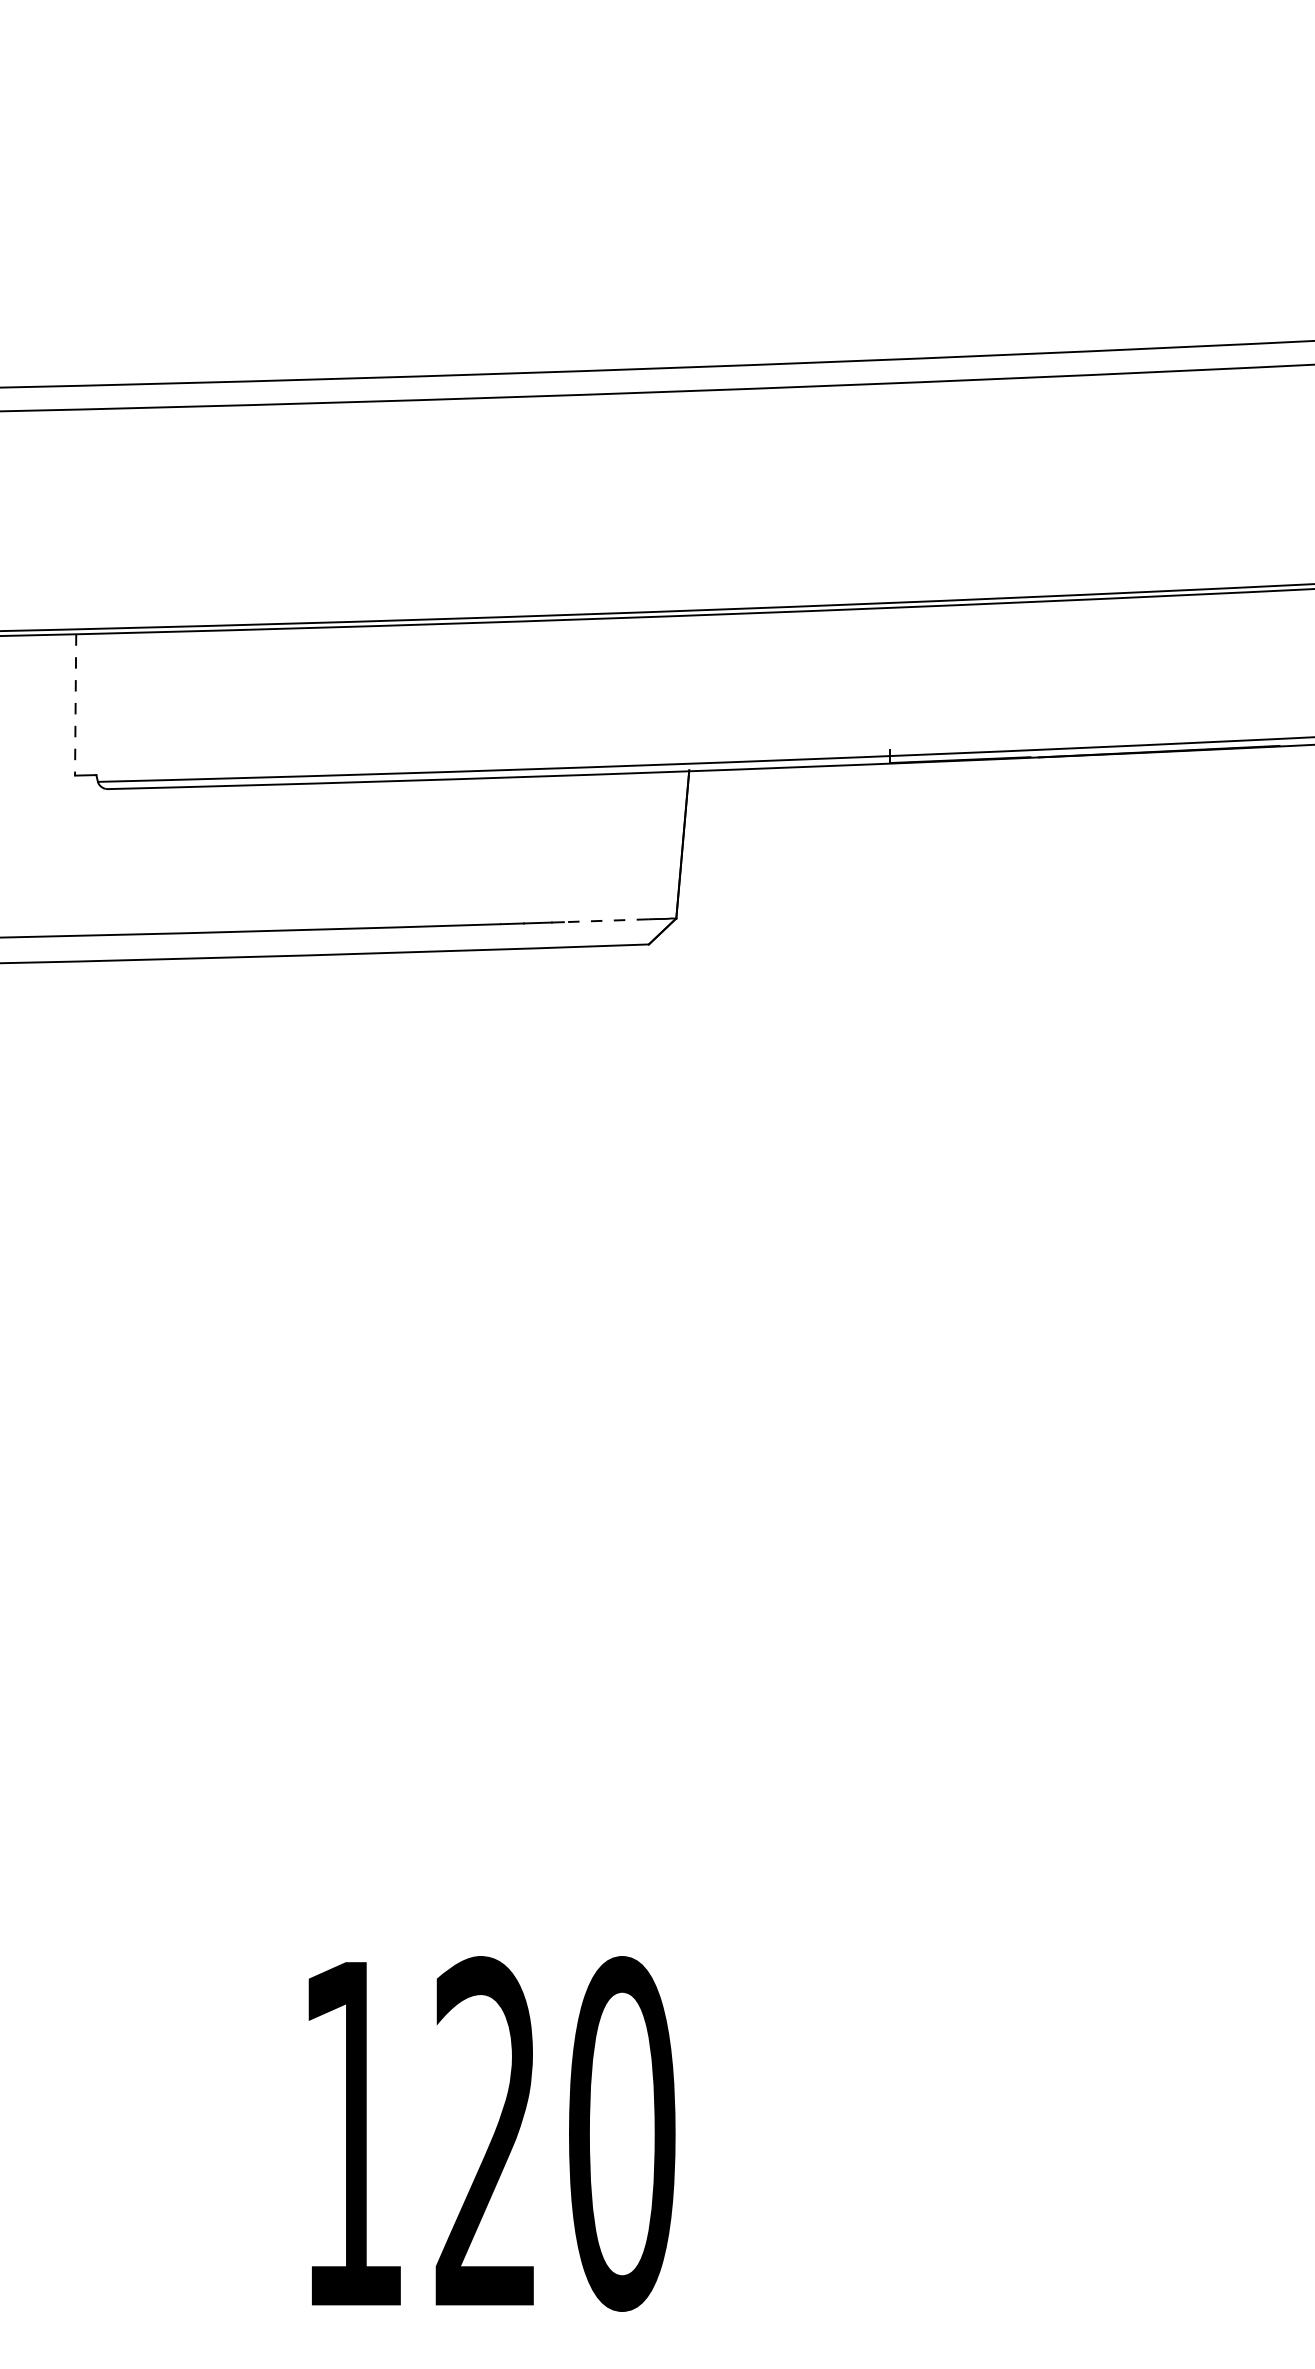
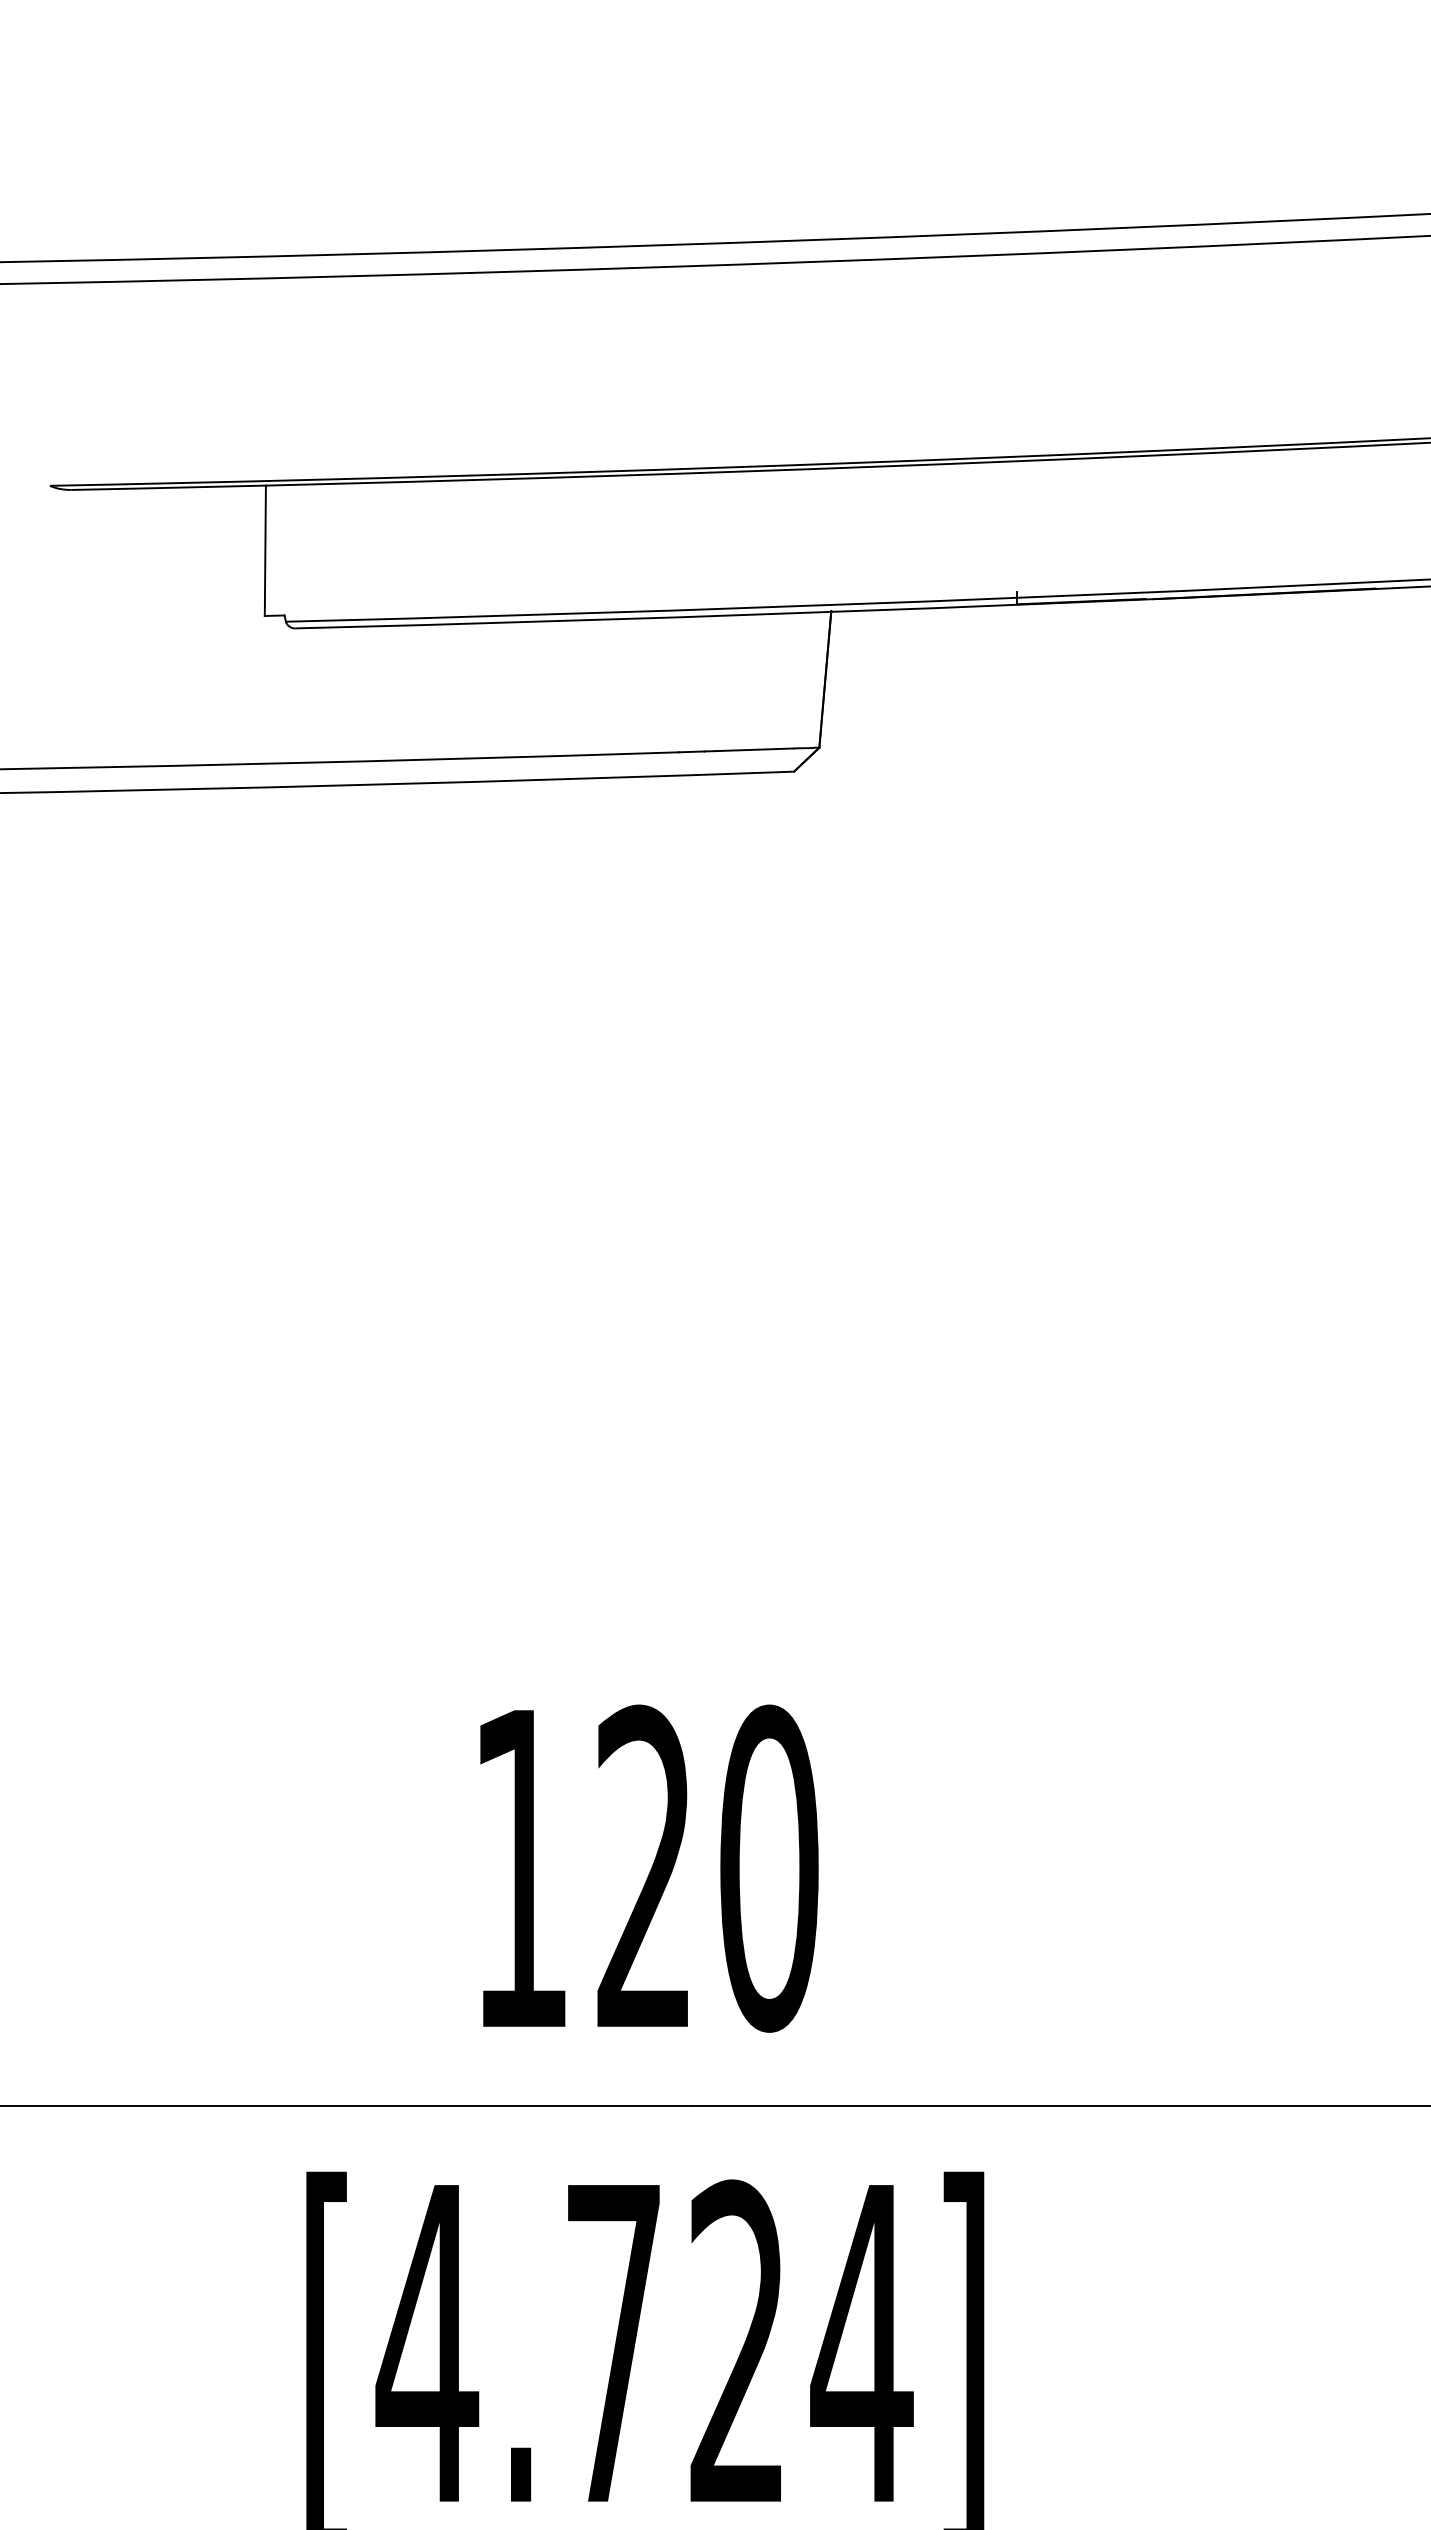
line: (75, 705) -> (265, 551), dashed -> solid
line: (605, 920) -> (754, 749), dashed -> solid

